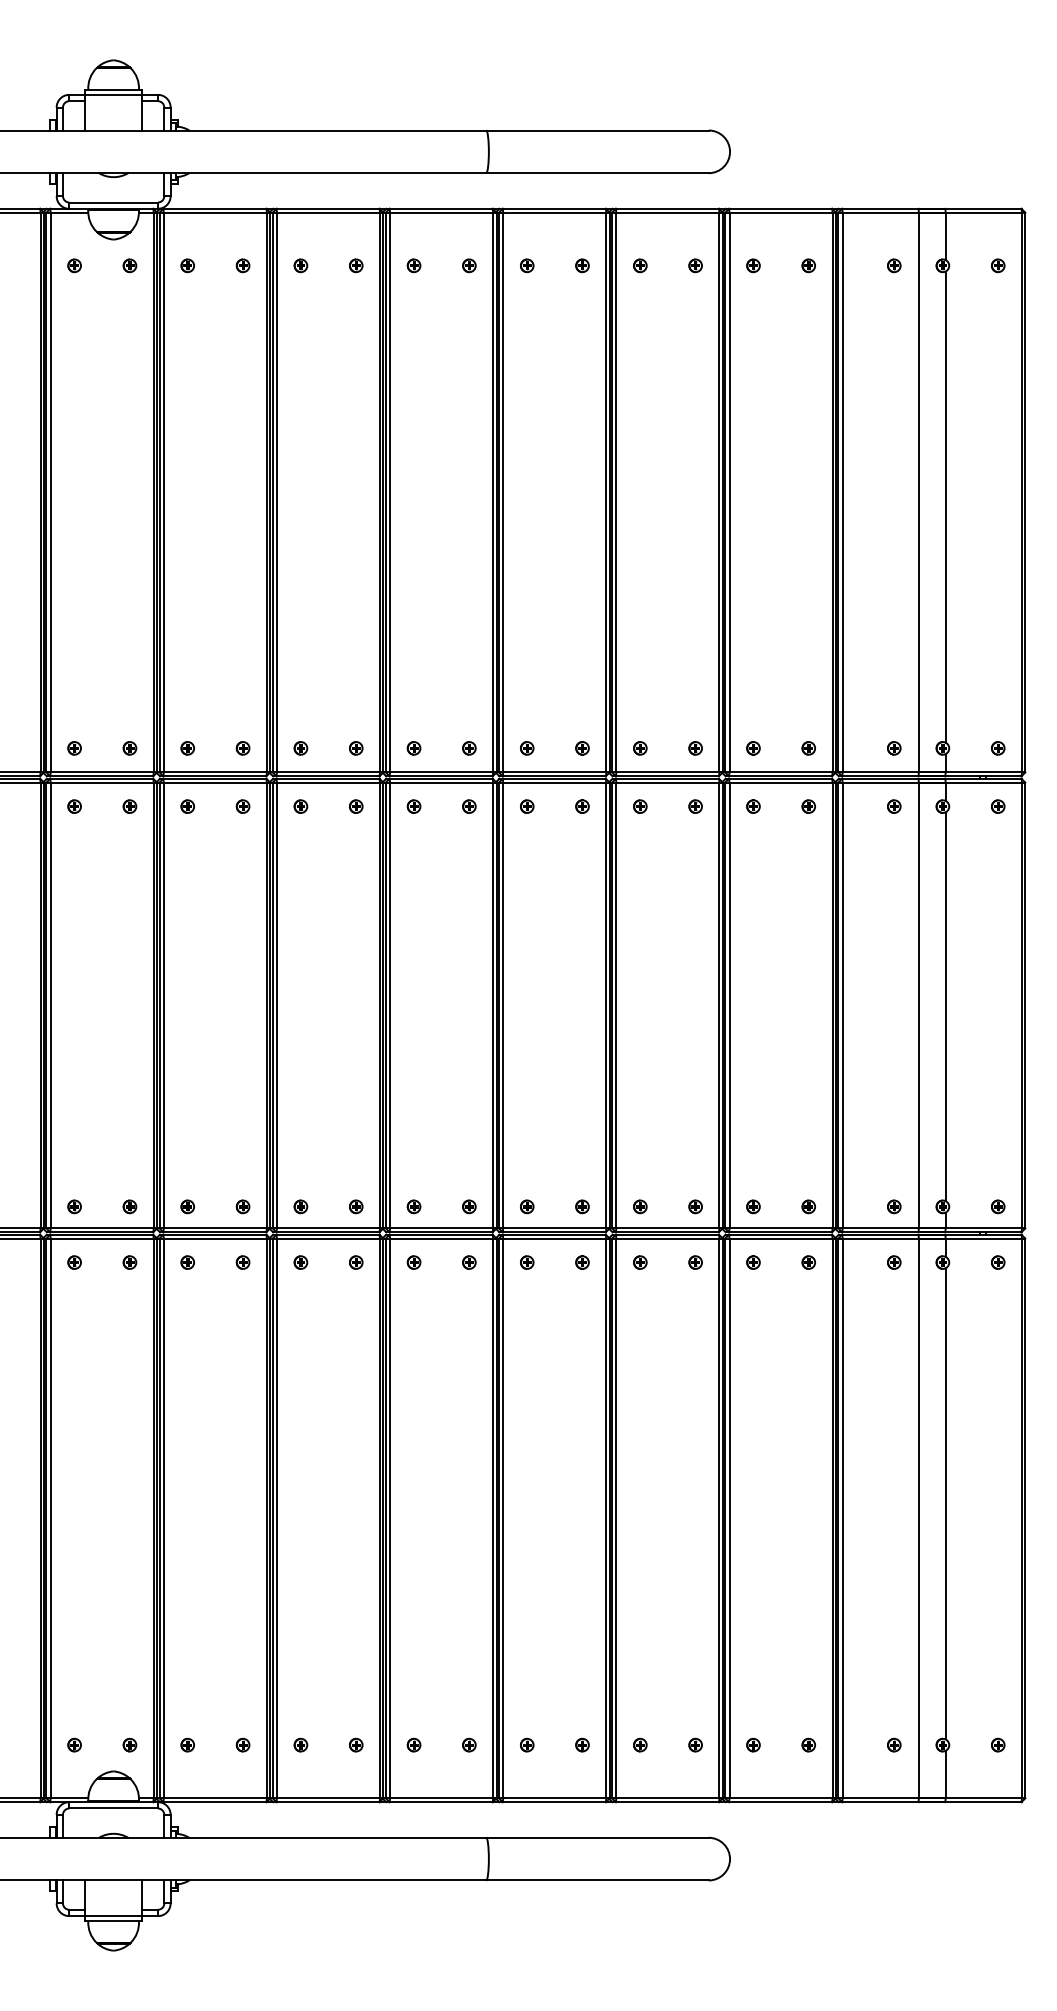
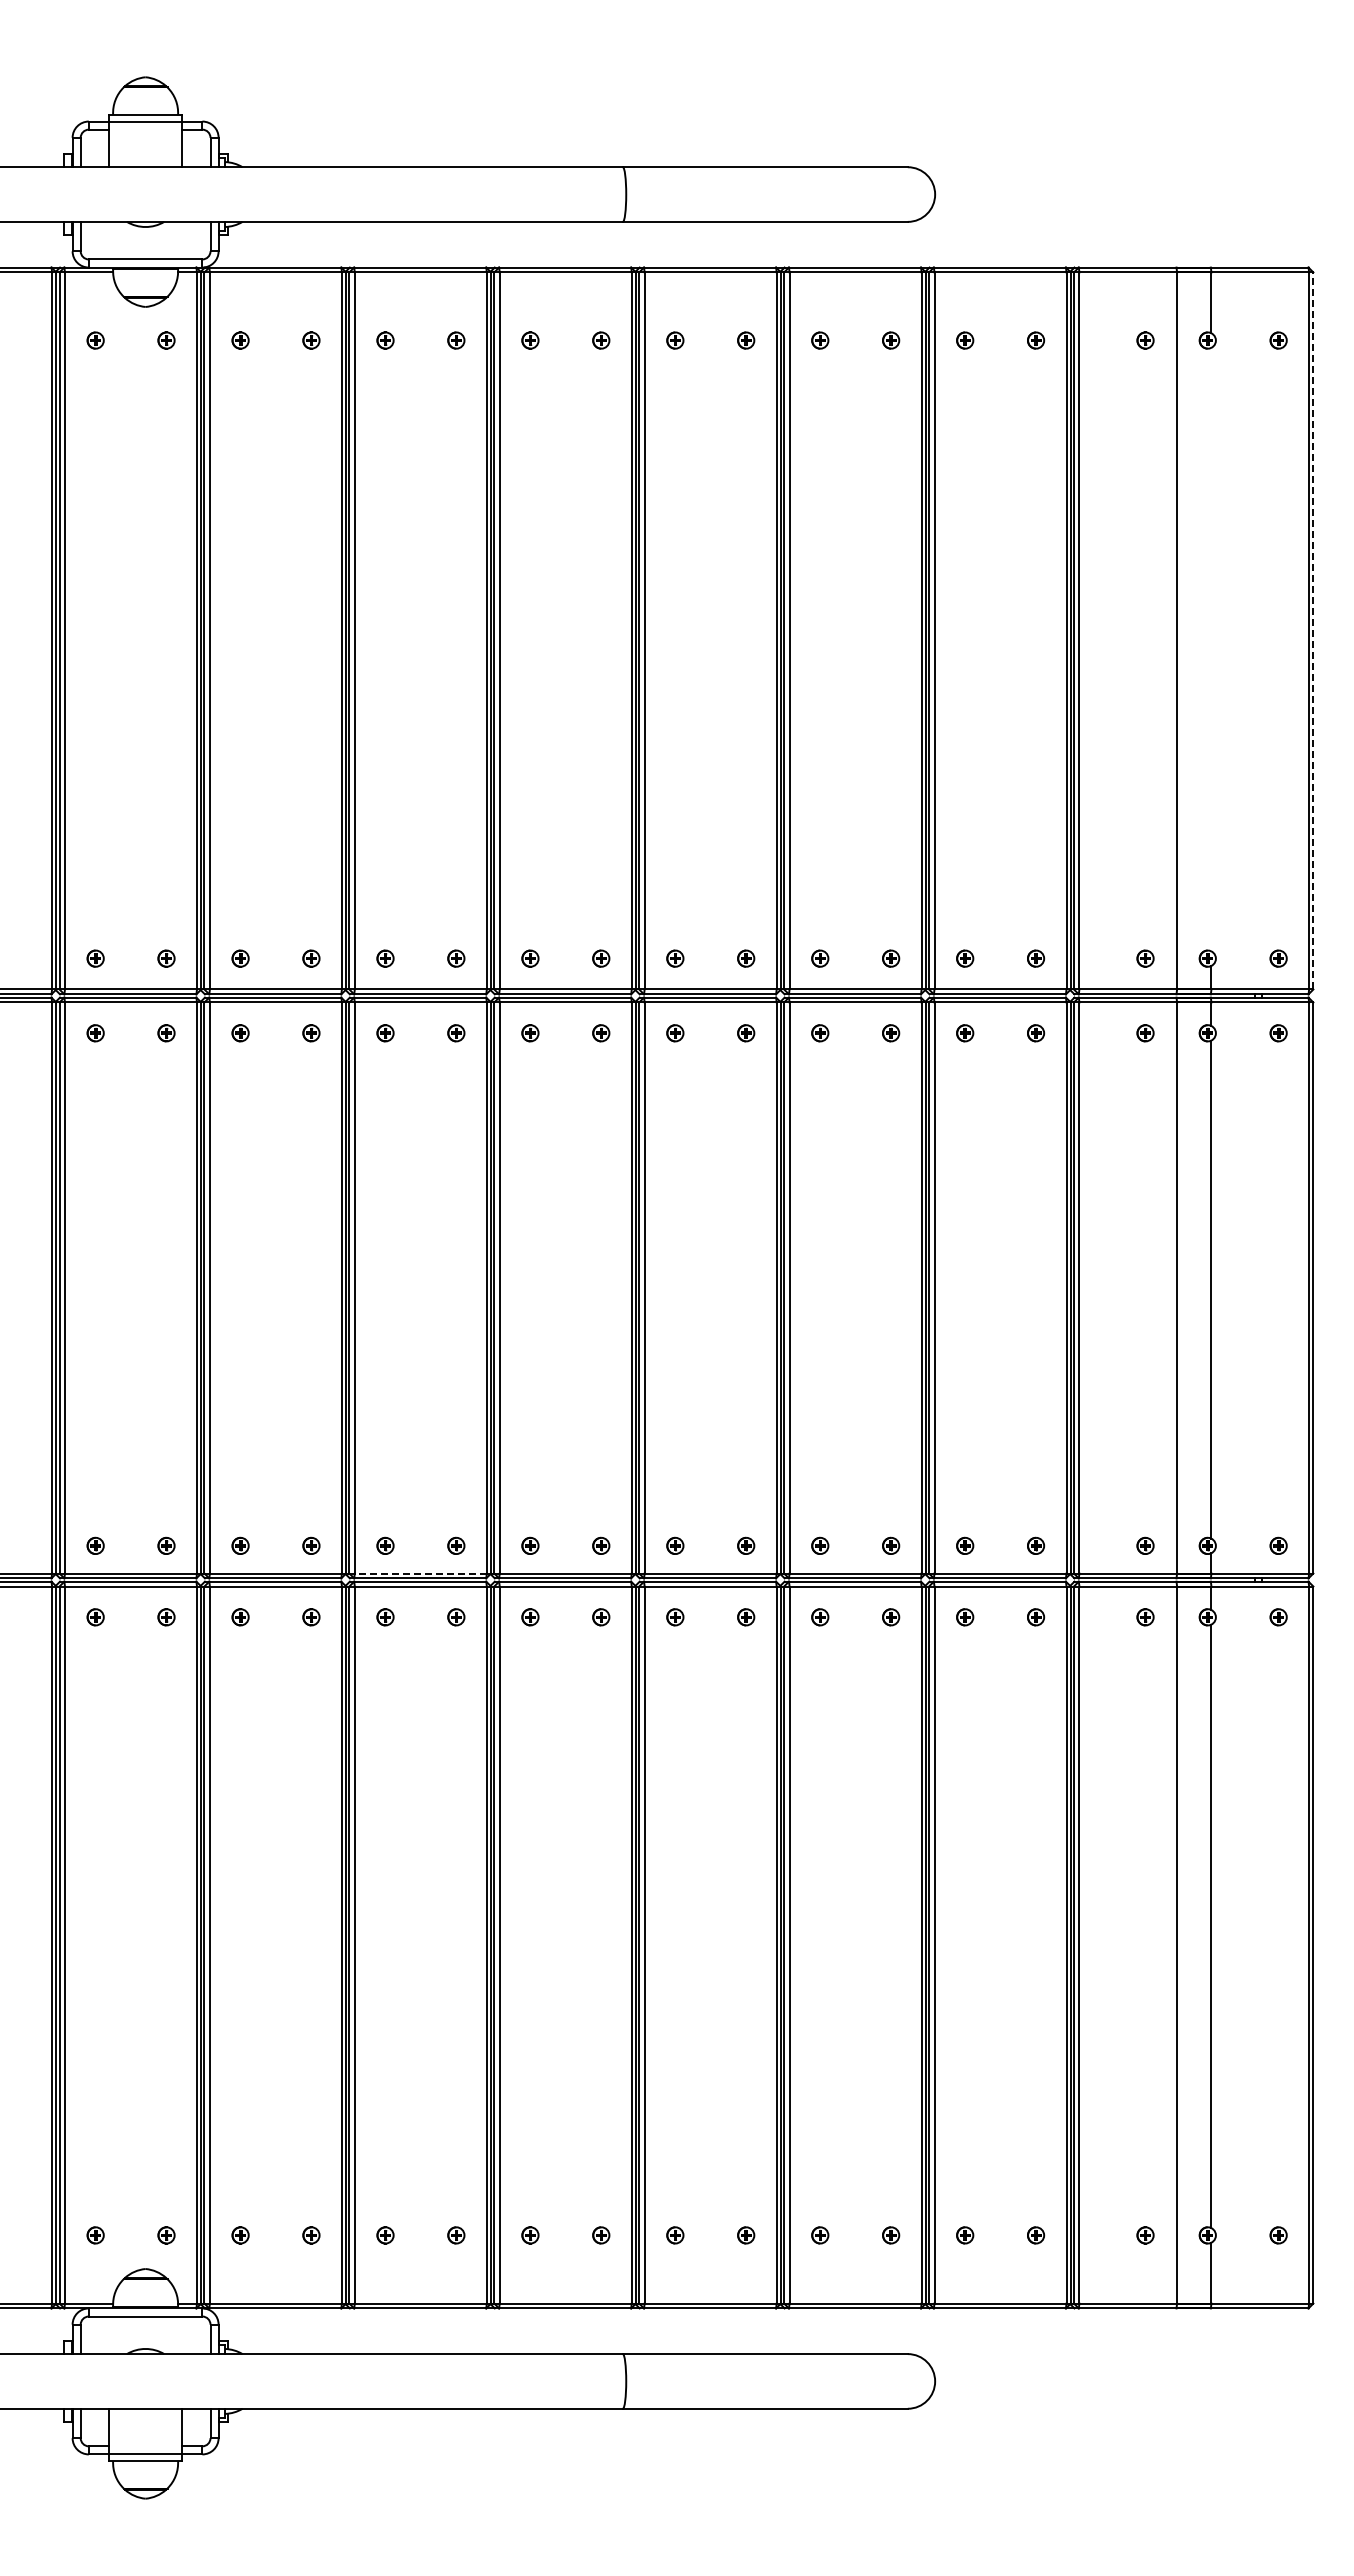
line: (1025, 492) -> (1313, 630), solid -> dashed
line: (945, 507) -> (1211, 649), removed
line: (328, 1228) -> (420, 1573), solid -> dashed

